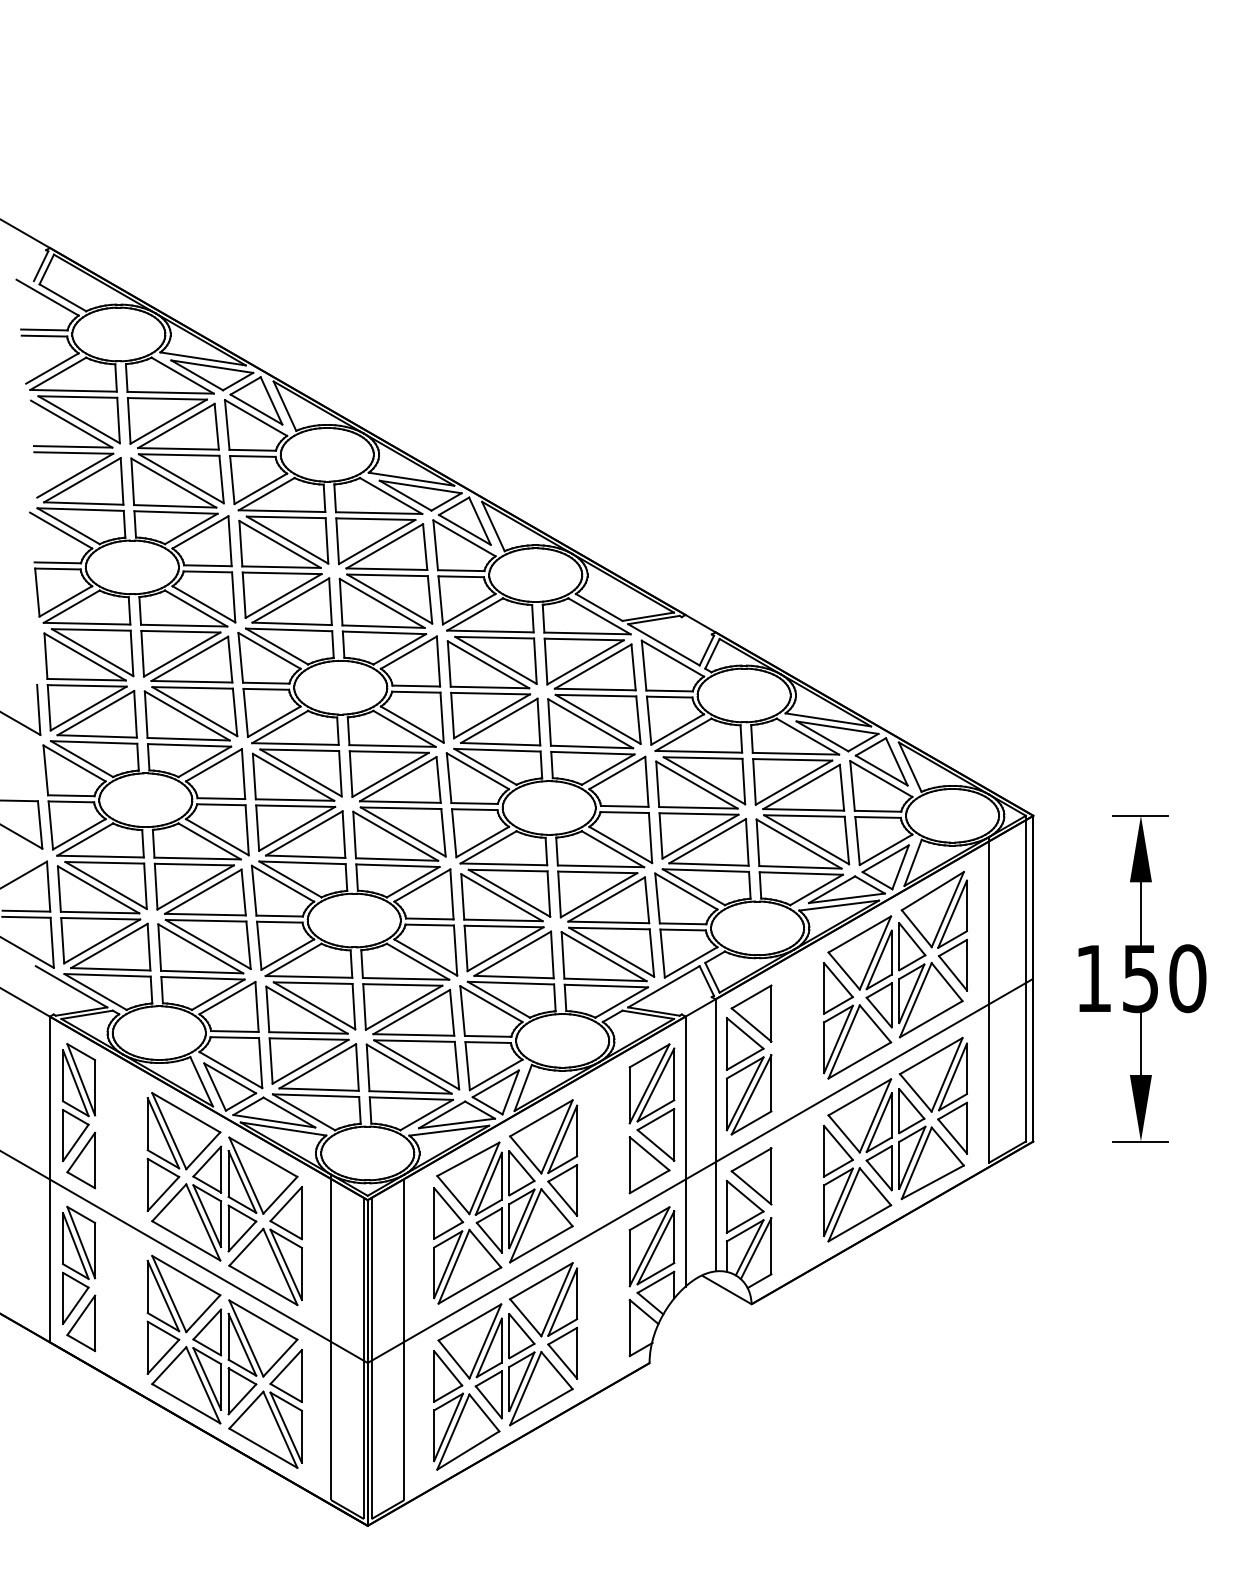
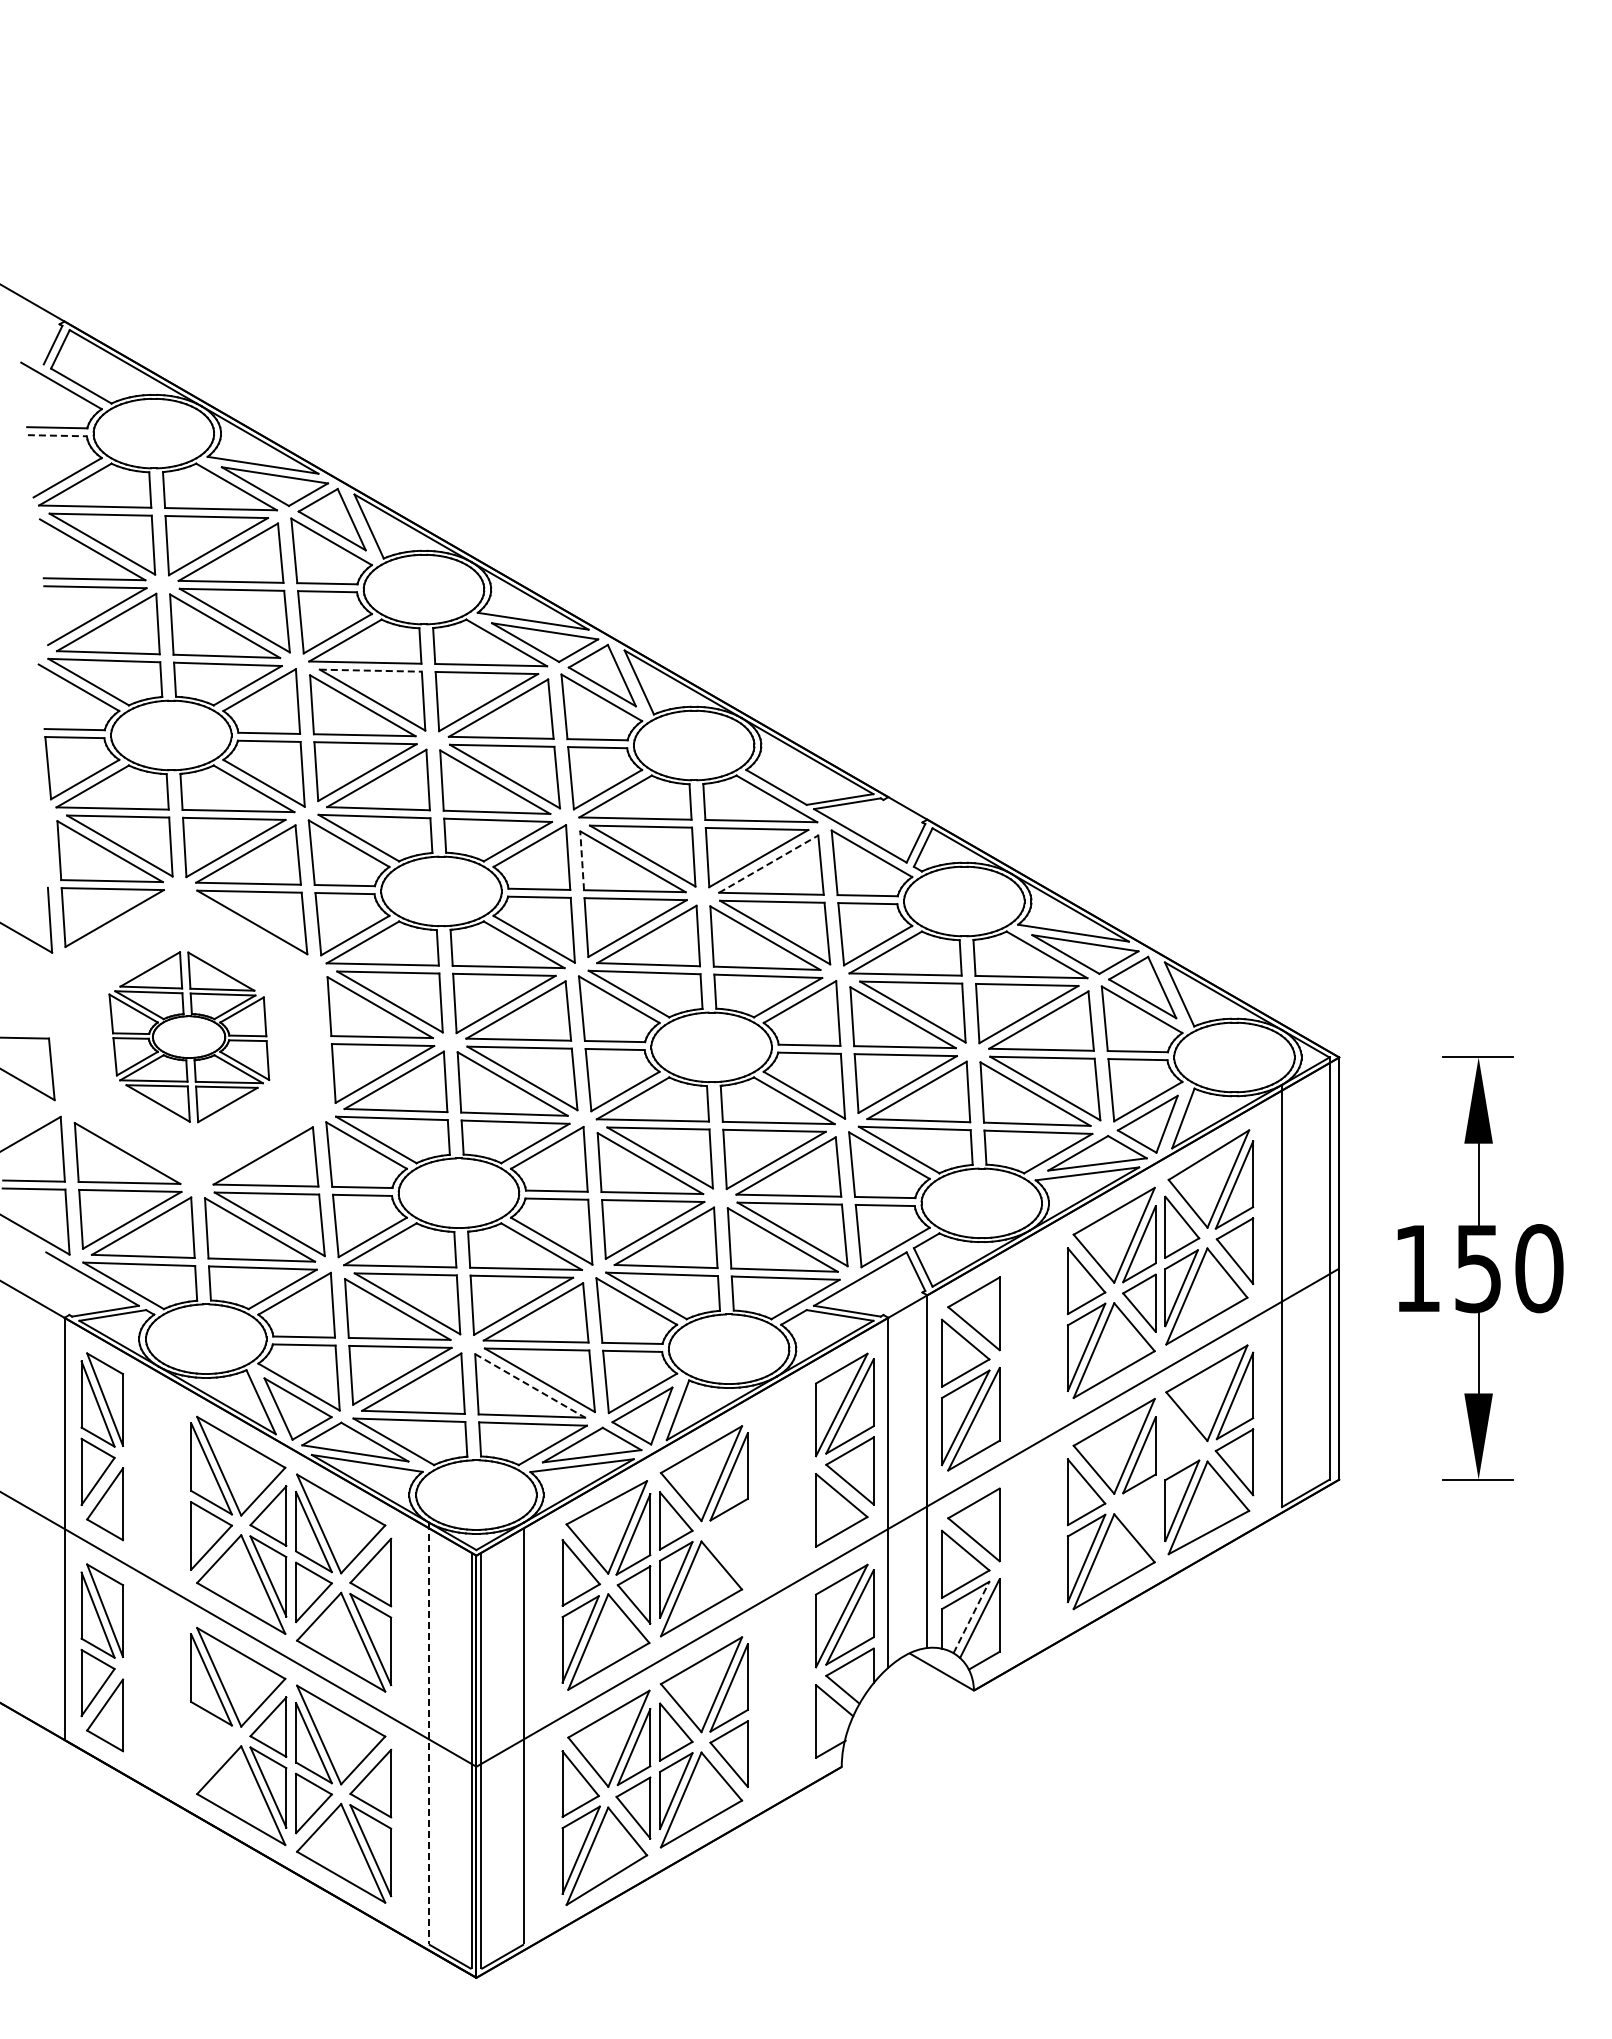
line: (44, 335) -> (57, 435), solid -> dashed
line: (286, 517) -> (371, 670), solid -> dashed
line: (449, 663) -> (582, 860), solid -> dashed
line: (593, 666) -> (769, 863), solid -> dashed
part: (146, 799) -> (189, 1036), size x0.6
line: (409, 1068) -> (530, 1385), solid -> dashed
part: (911, 1110) -> (1181, 1439), removed
part: (879, 1167) -> (1139, 1513), removed
part: (562, 1189) -> (728, 1542), removed
line: (749, 1247) -> (971, 1617), solid -> dashed
line: (330, 1337) -> (428, 1733), solid -> dashed
part: (163, 1347) -> (211, 1746), removed

